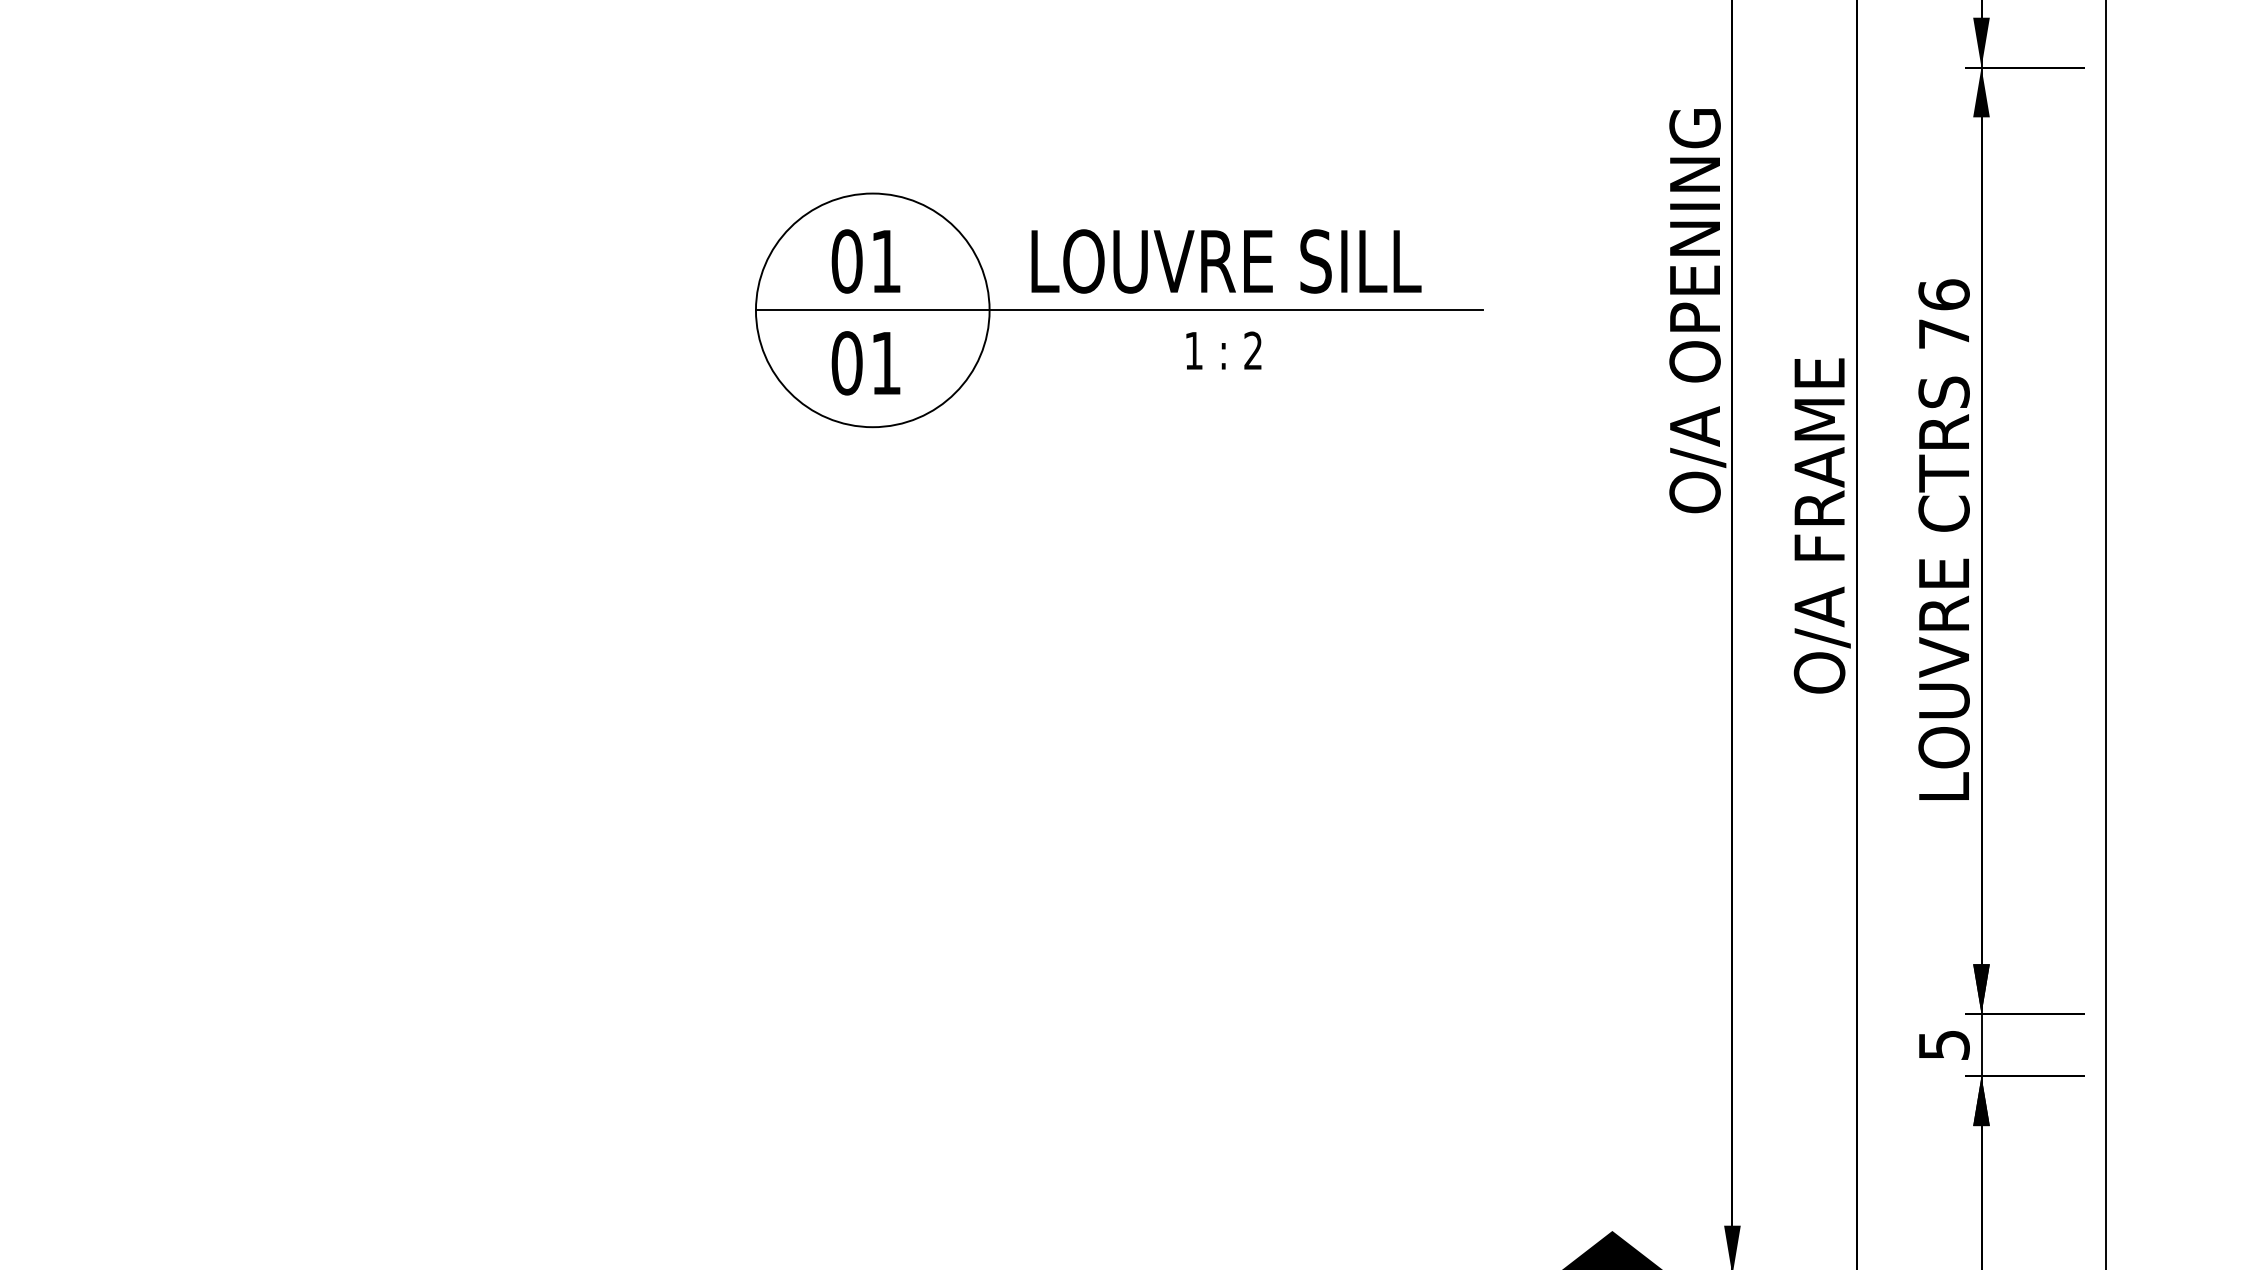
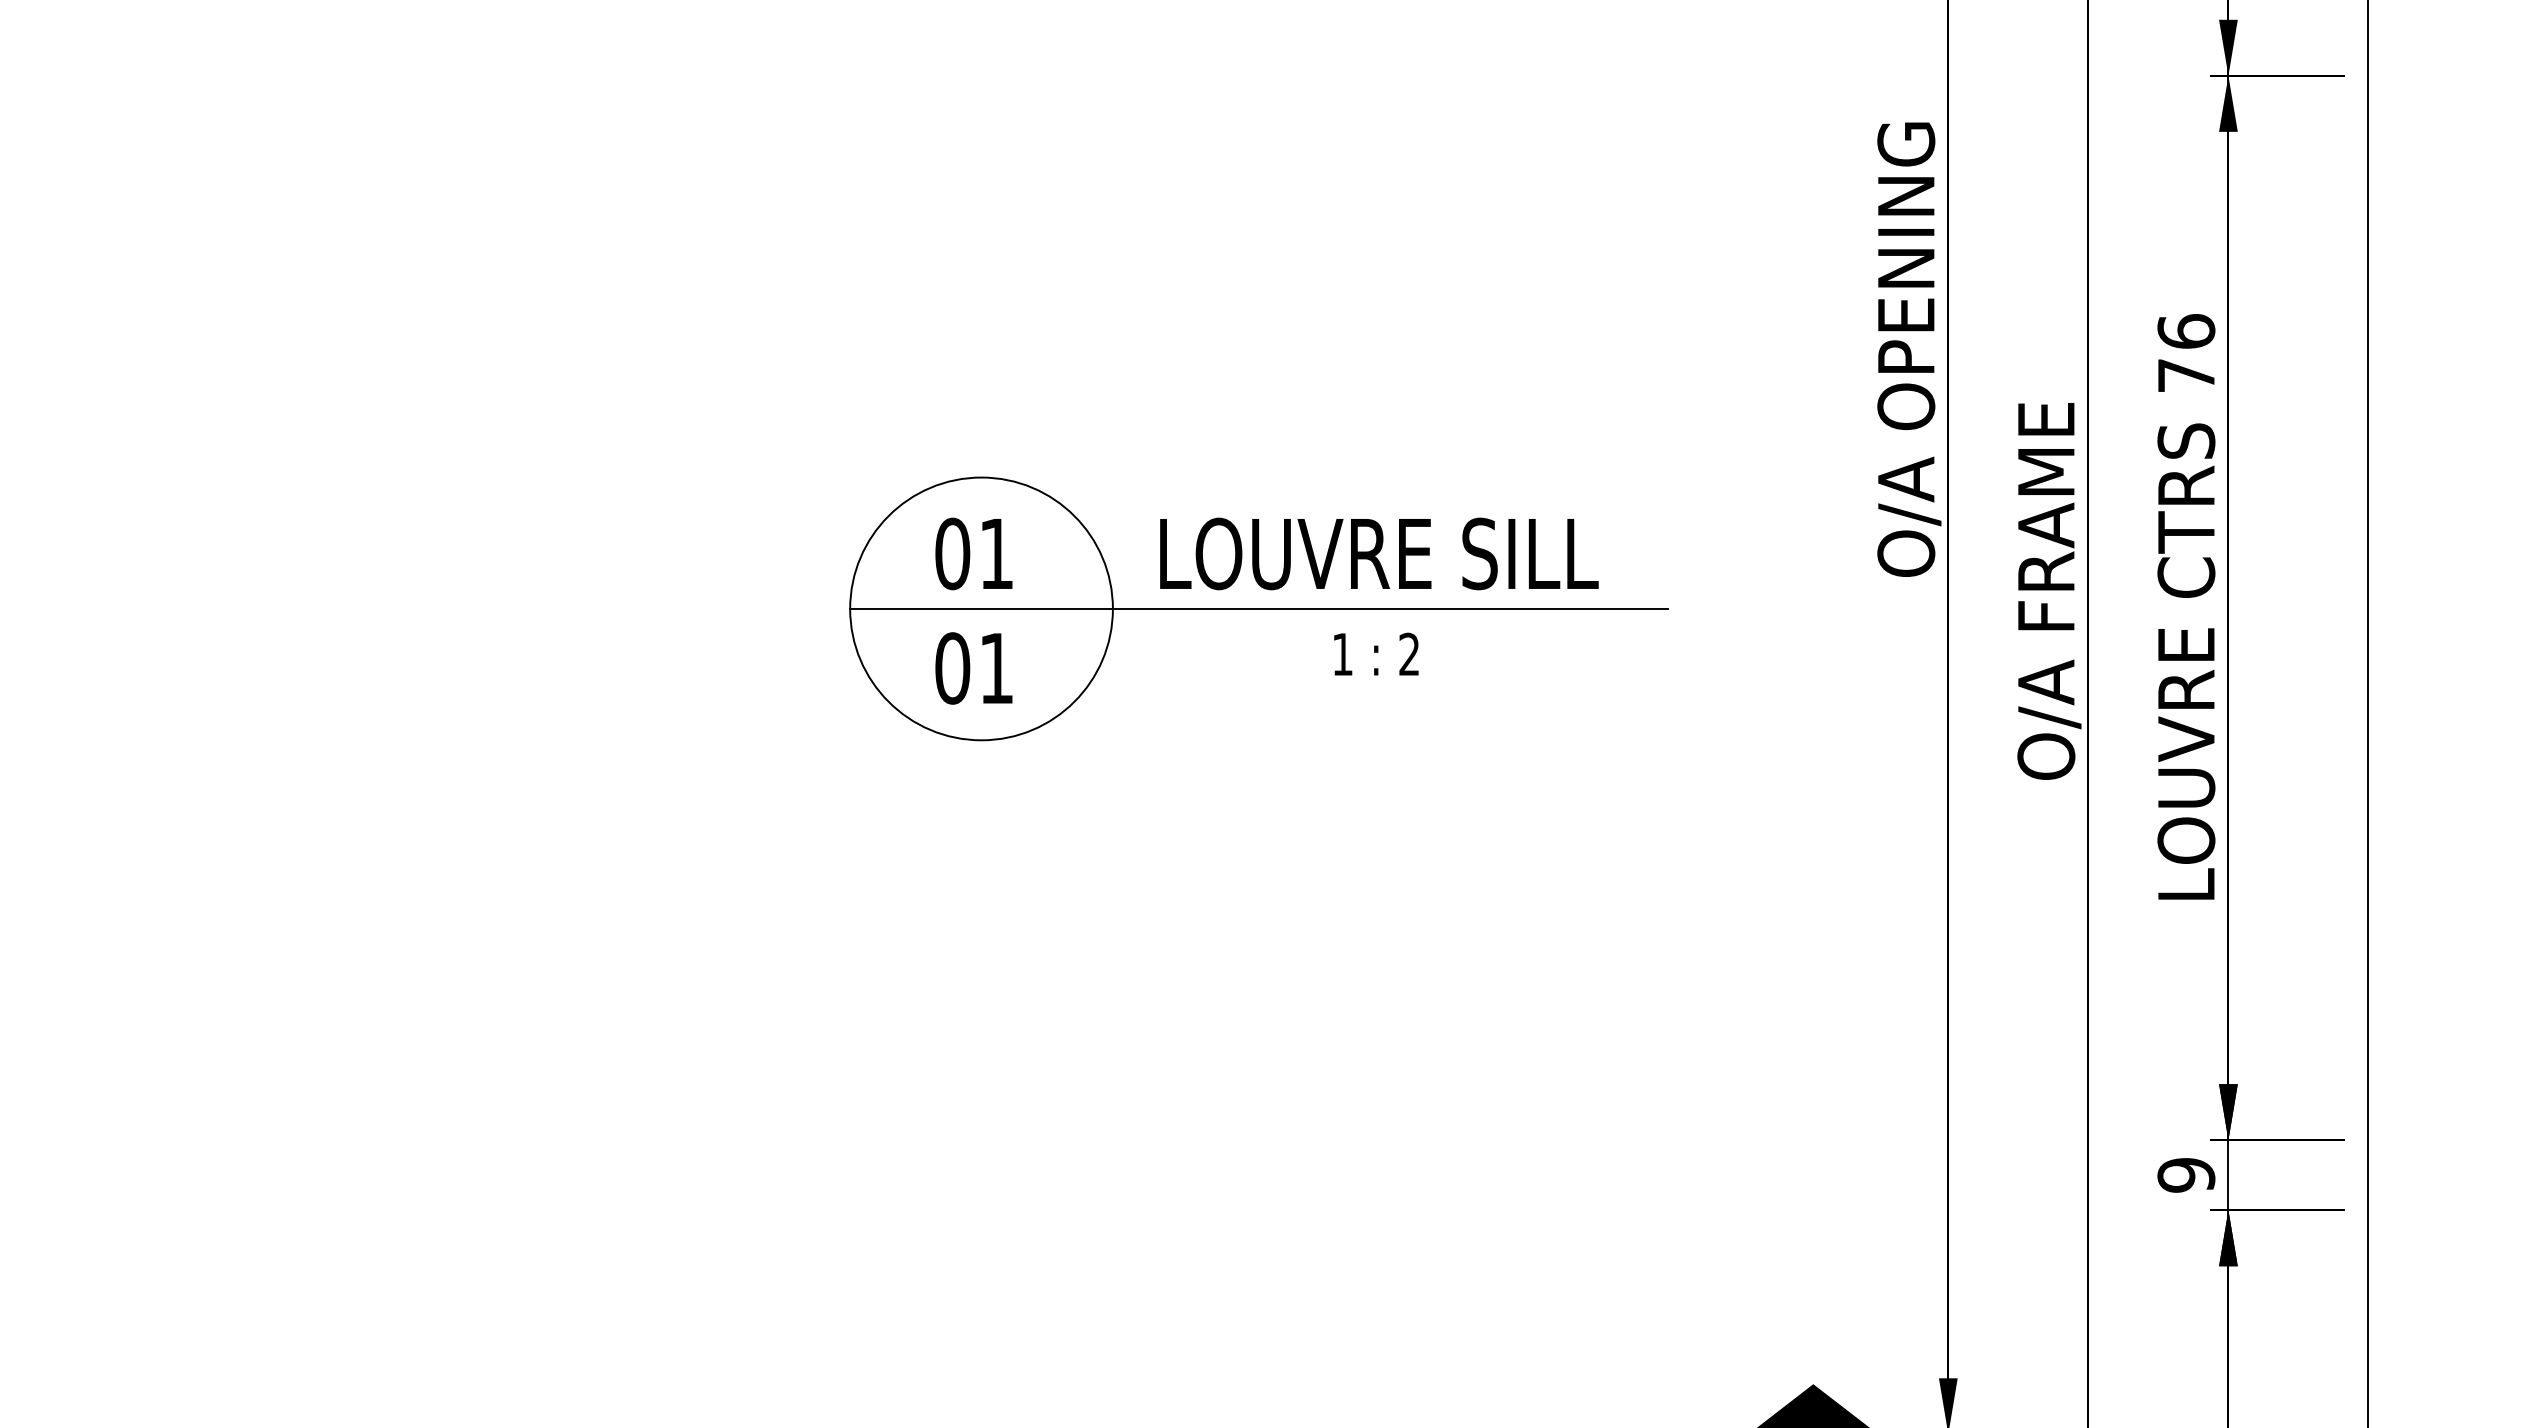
part: (1119, 309) -> (1258, 608), moved
text: (1944, 1045) -> (2186, 1175), 5 -> 9

